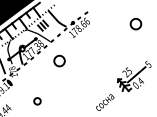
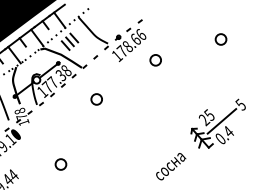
part: (136, 24) -> (221, 39), size x0.62
part: (95, 36) -> (155, 59), added
part: (59, 61) -> (96, 99), size x0.62

